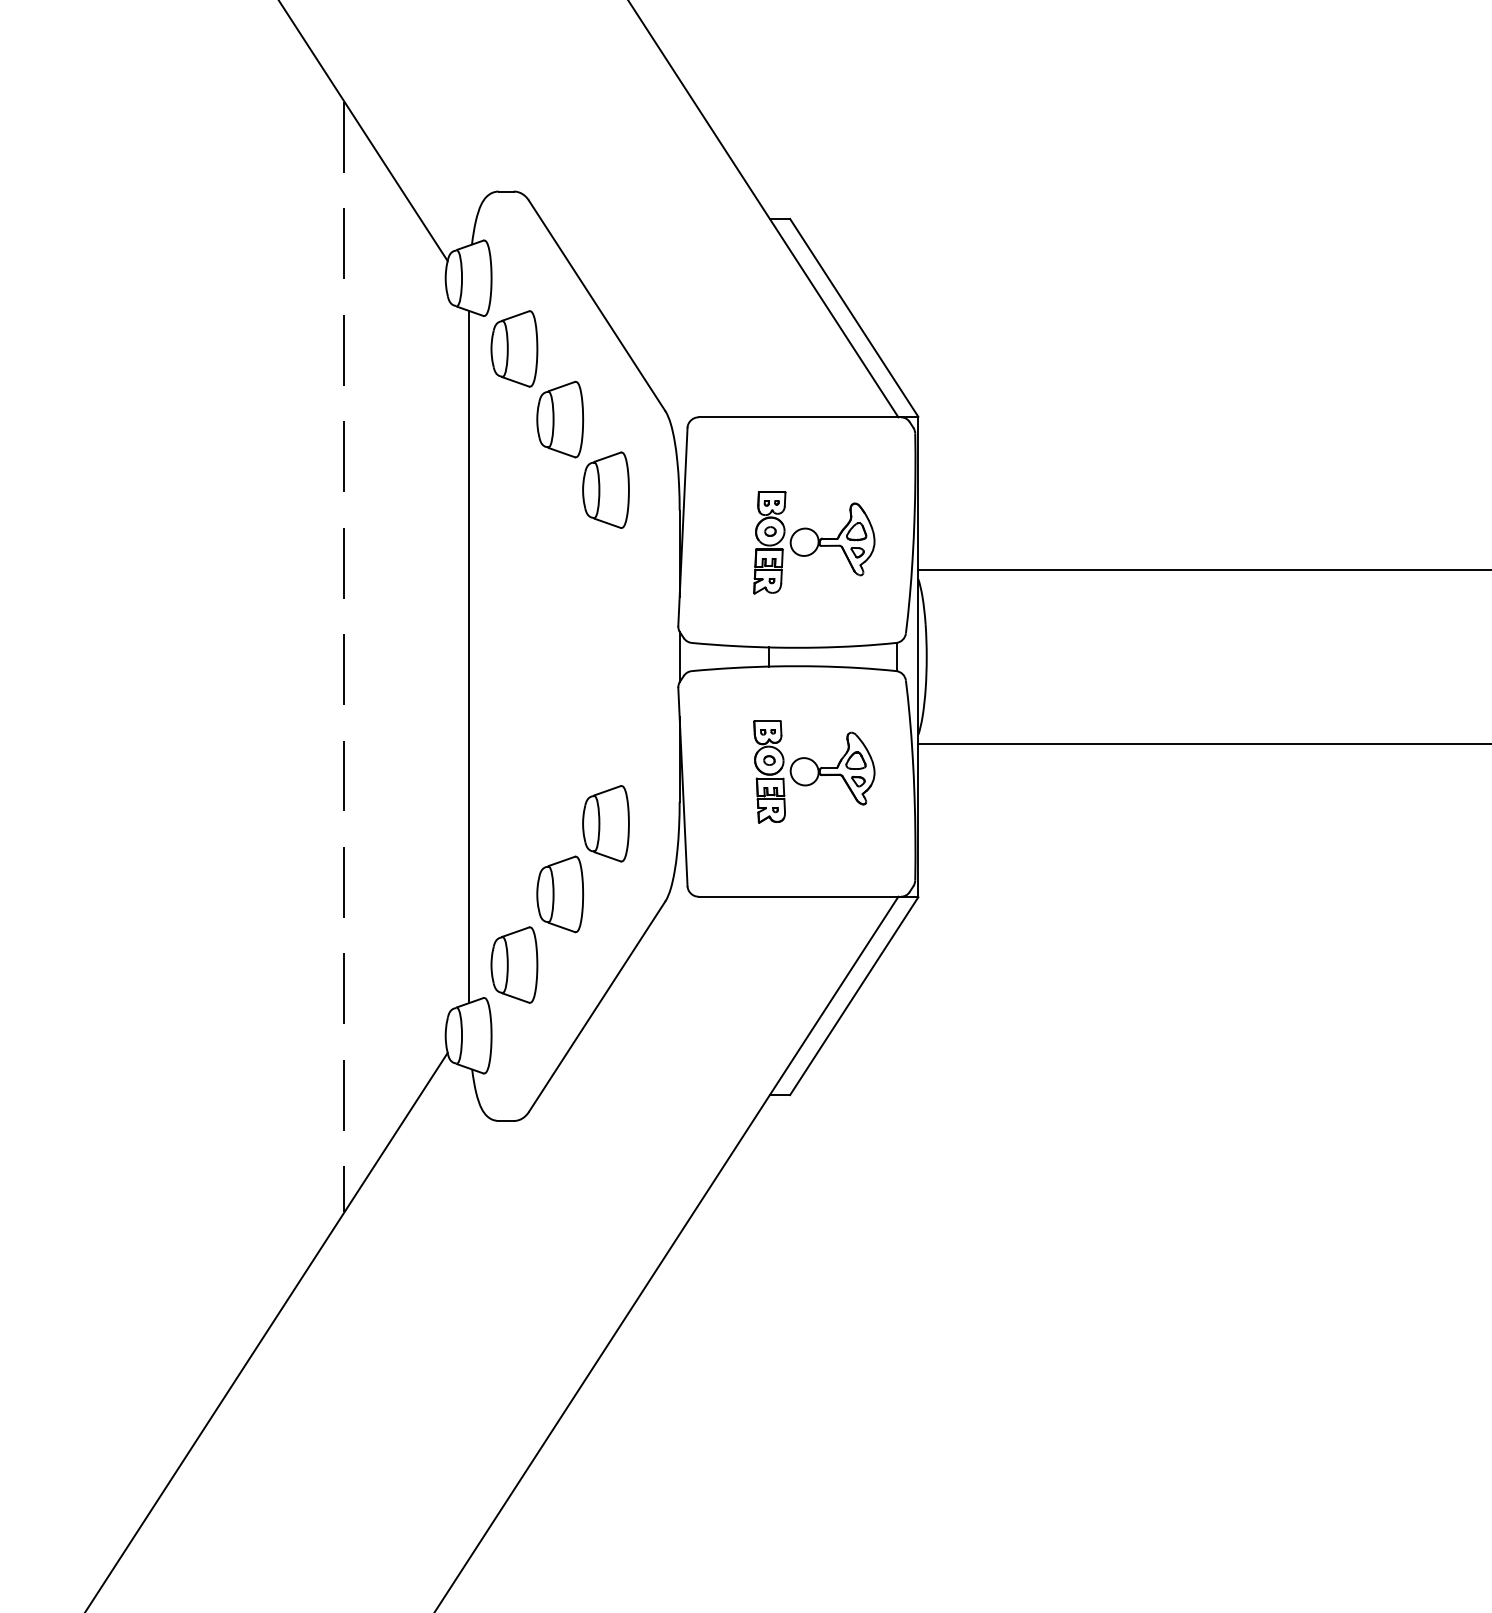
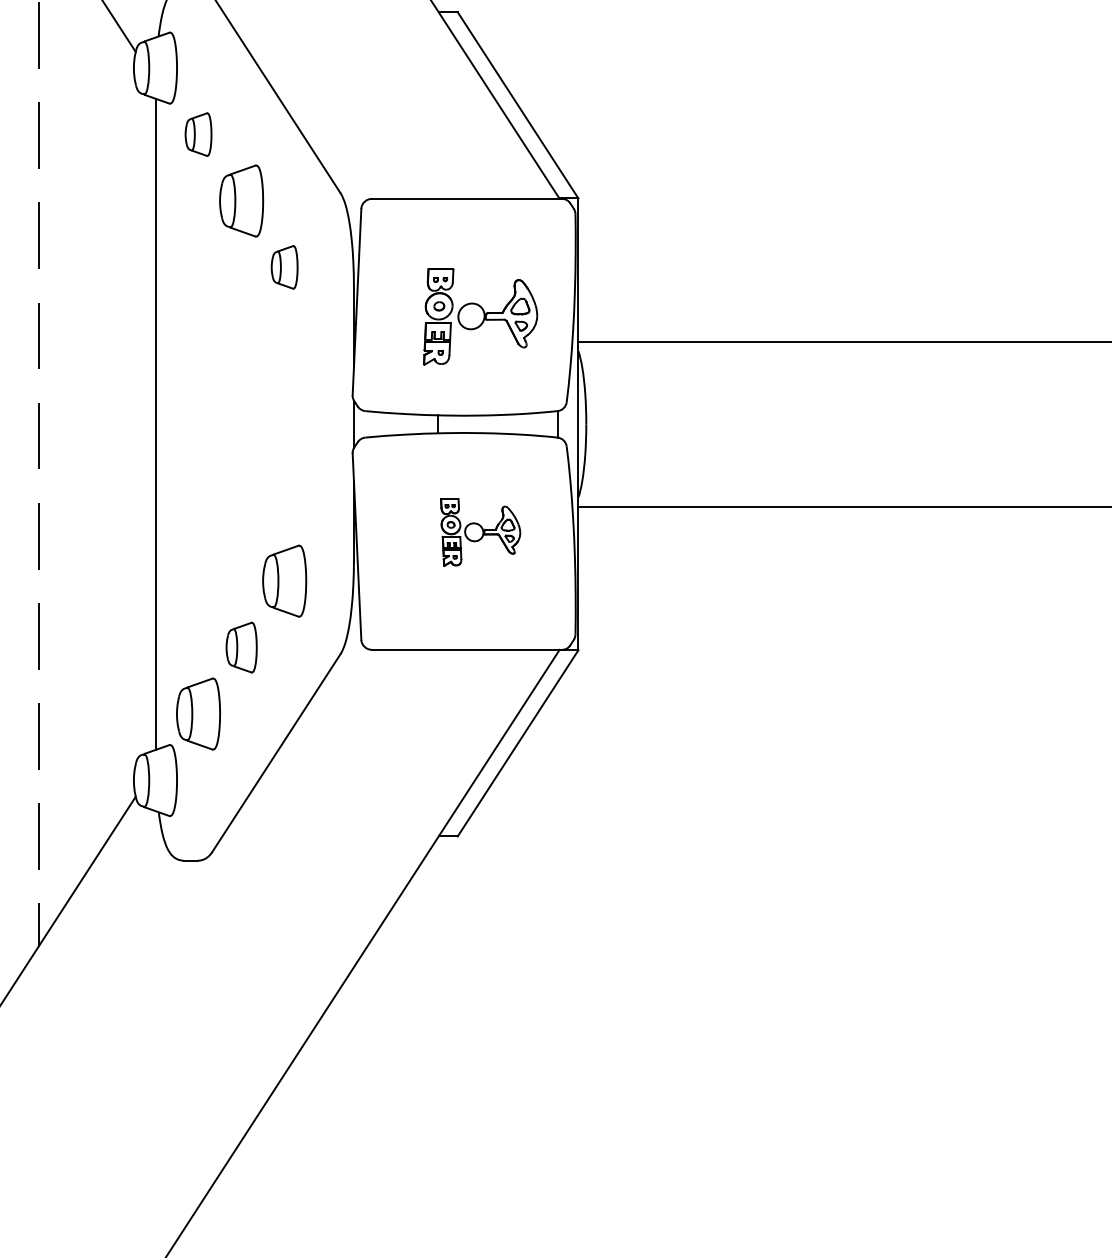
part: (514, 348) -> (198, 134), size x0.6
part: (605, 489) -> (284, 266), size x0.6
part: (814, 771) -> (480, 532), size x0.7
part: (560, 894) -> (241, 647), size x0.7

